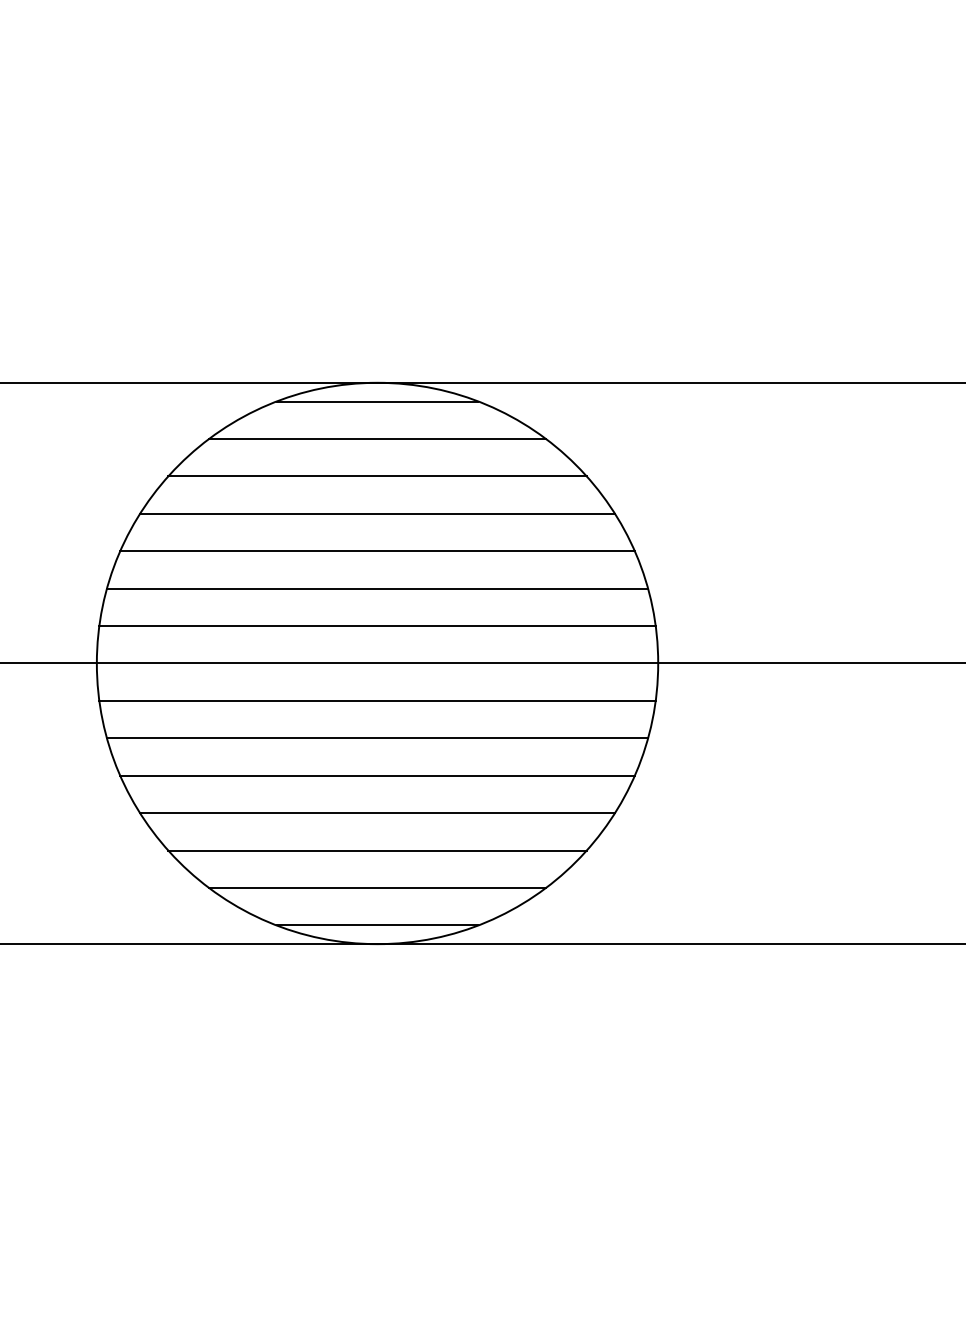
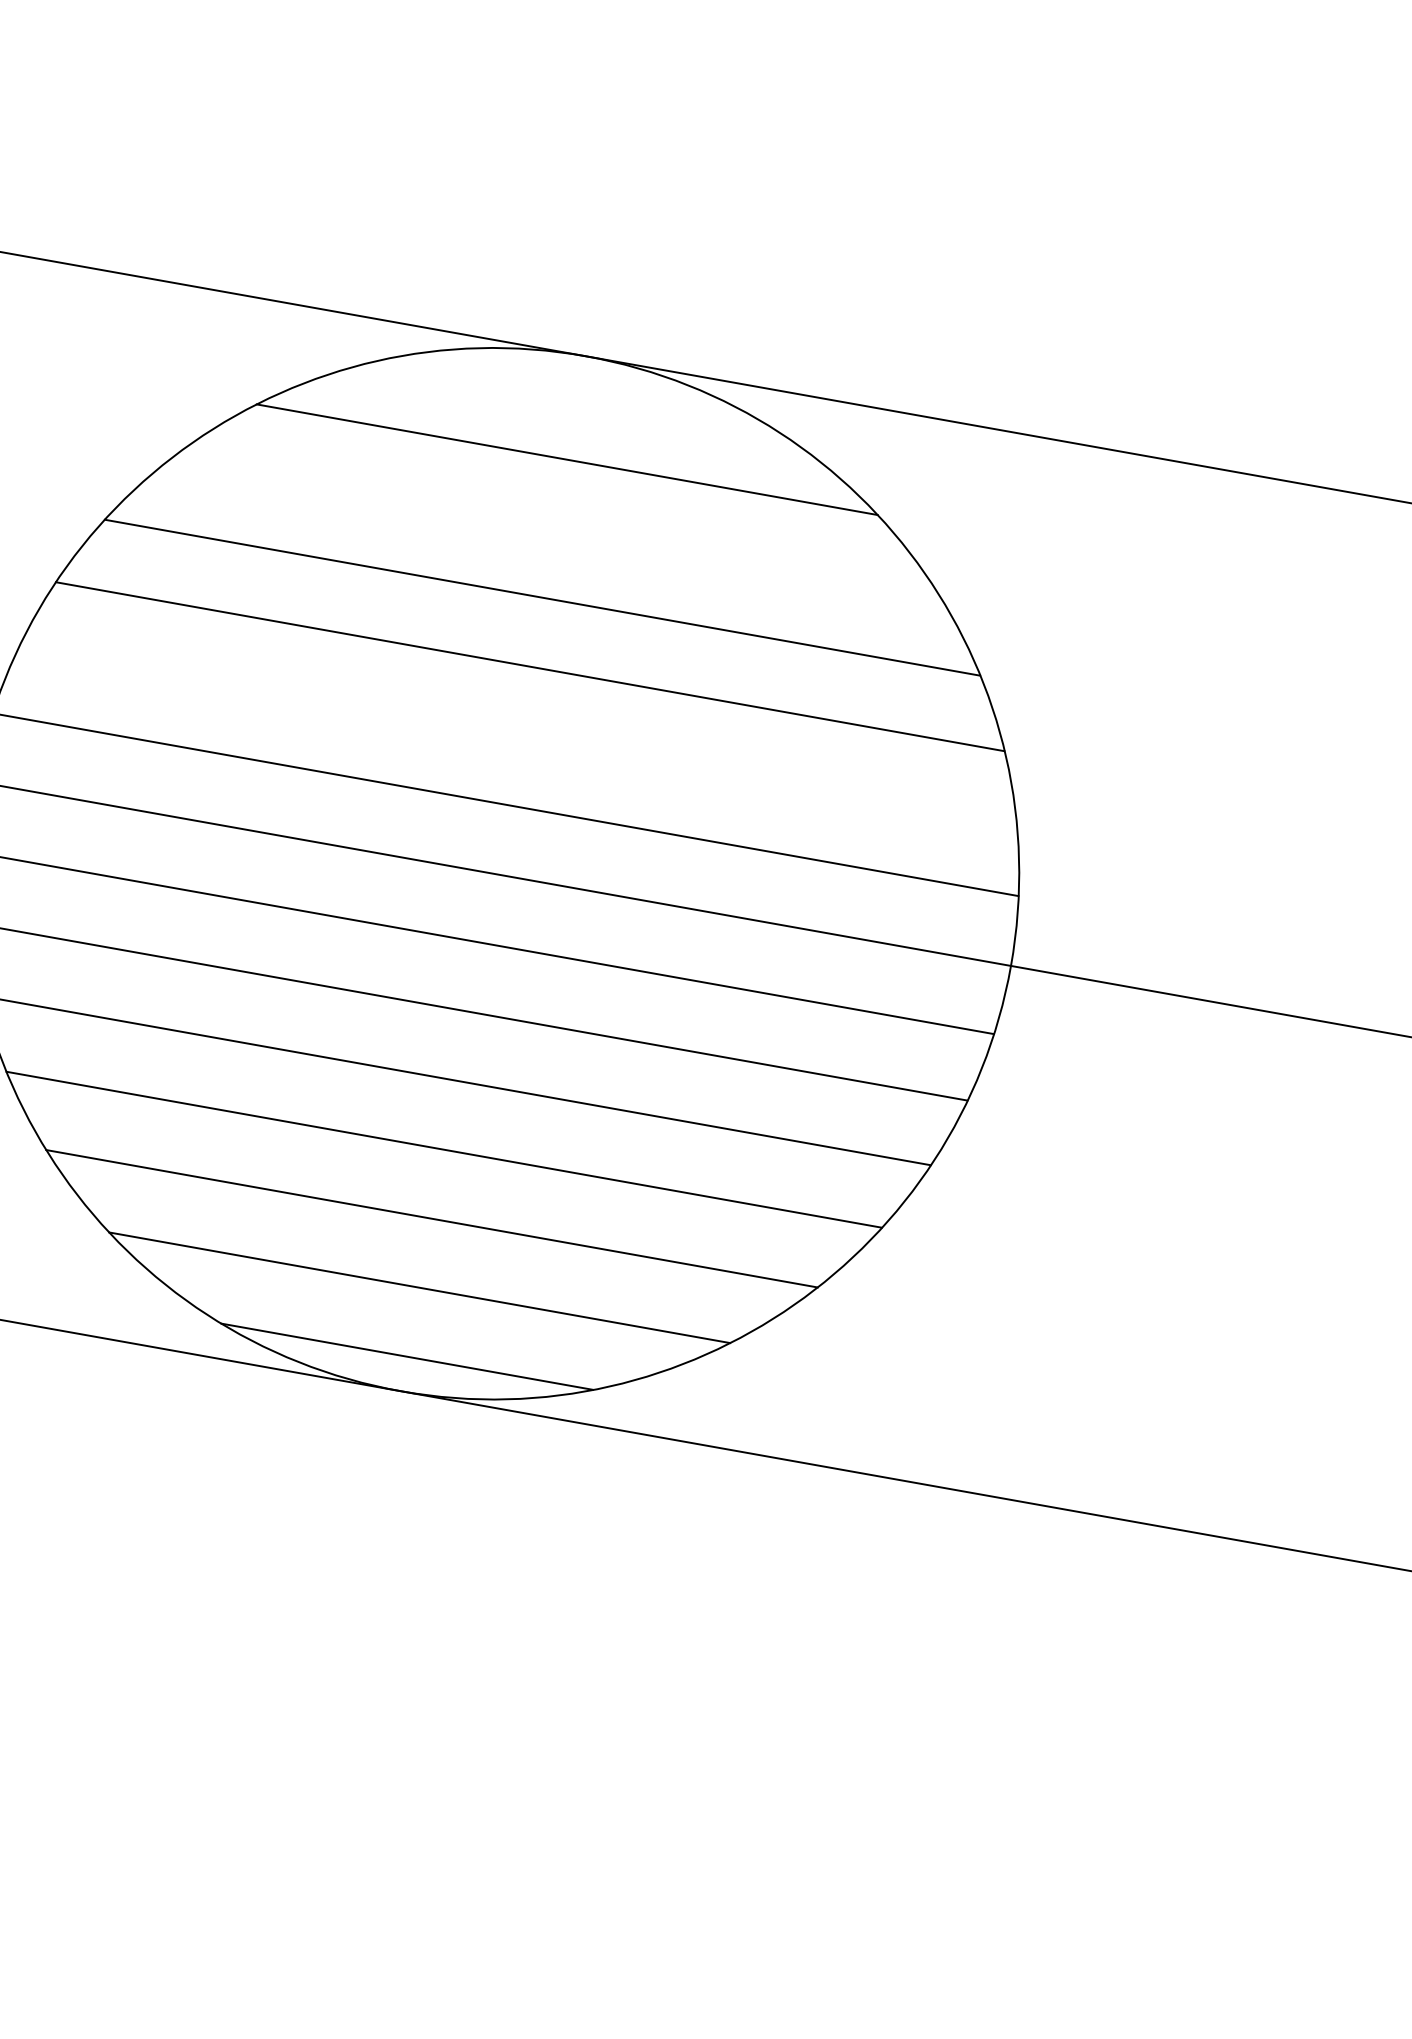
line: (377, 401) -> (579, 390), removed
line: (377, 476) -> (554, 528), removed
line: (376, 588) -> (516, 735), removed

